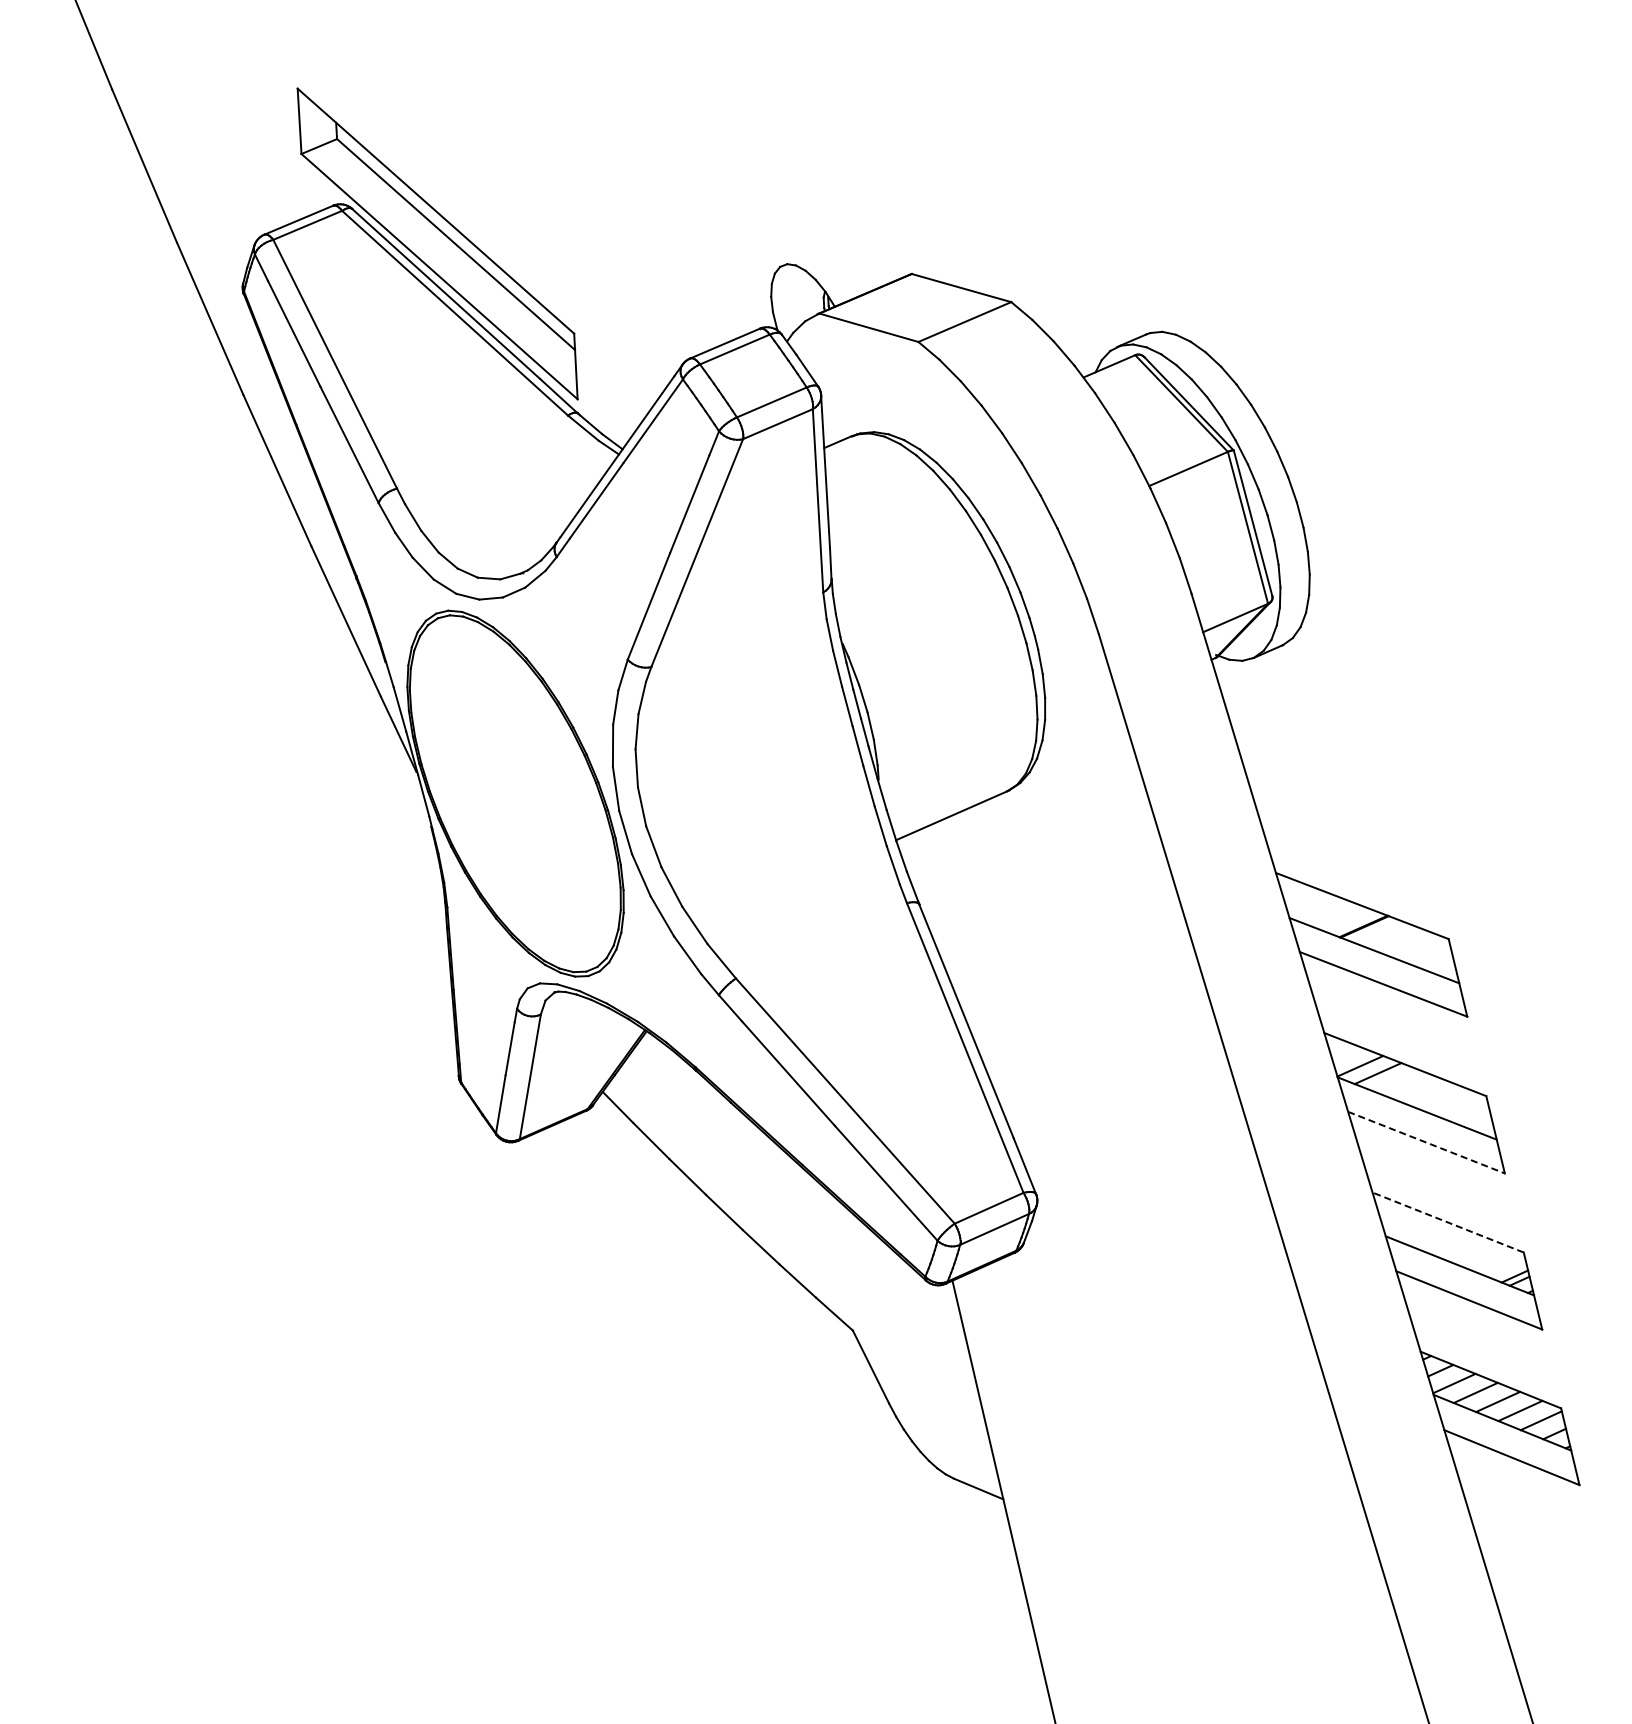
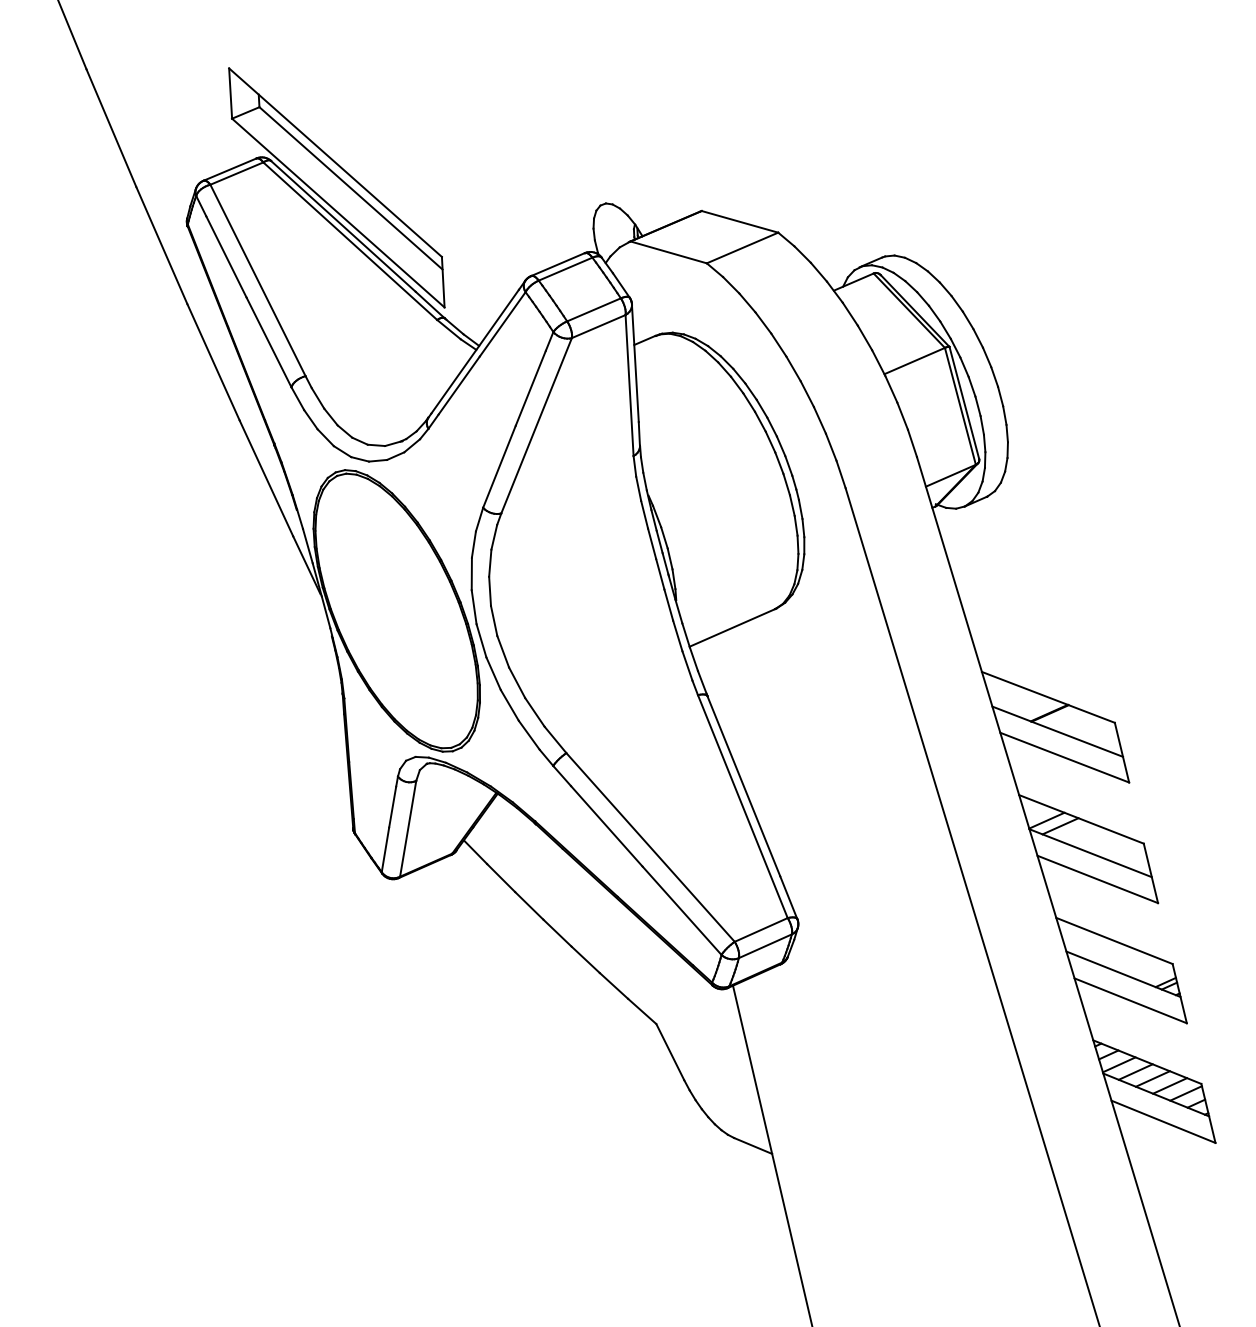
line: (1426, 1142) -> (1097, 879), dashed -> solid
line: (1447, 1222) -> (1113, 940), dashed -> solid

